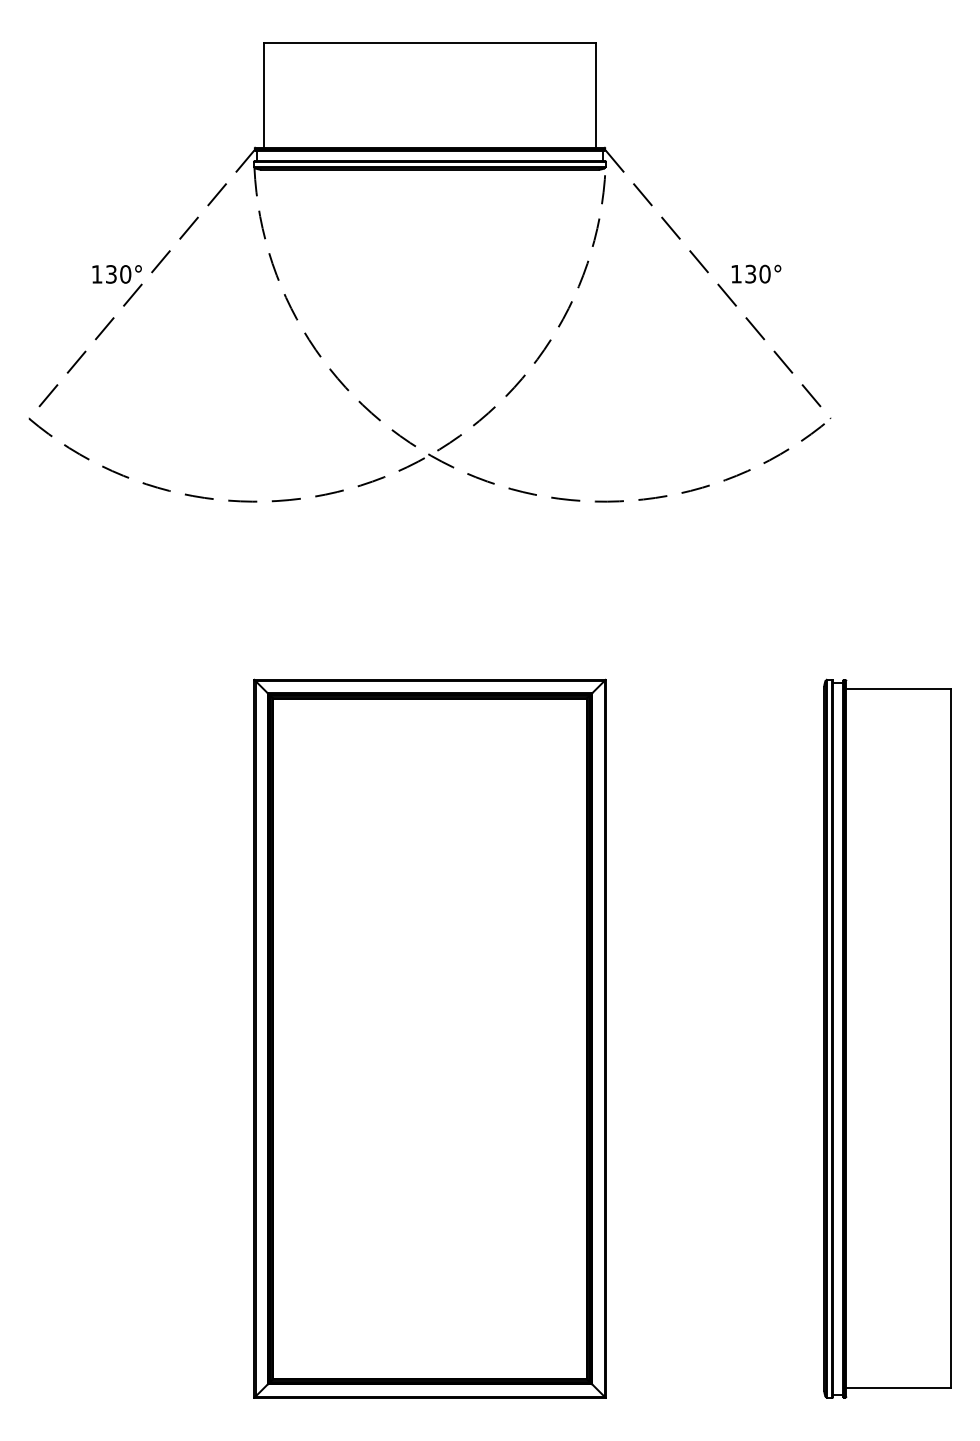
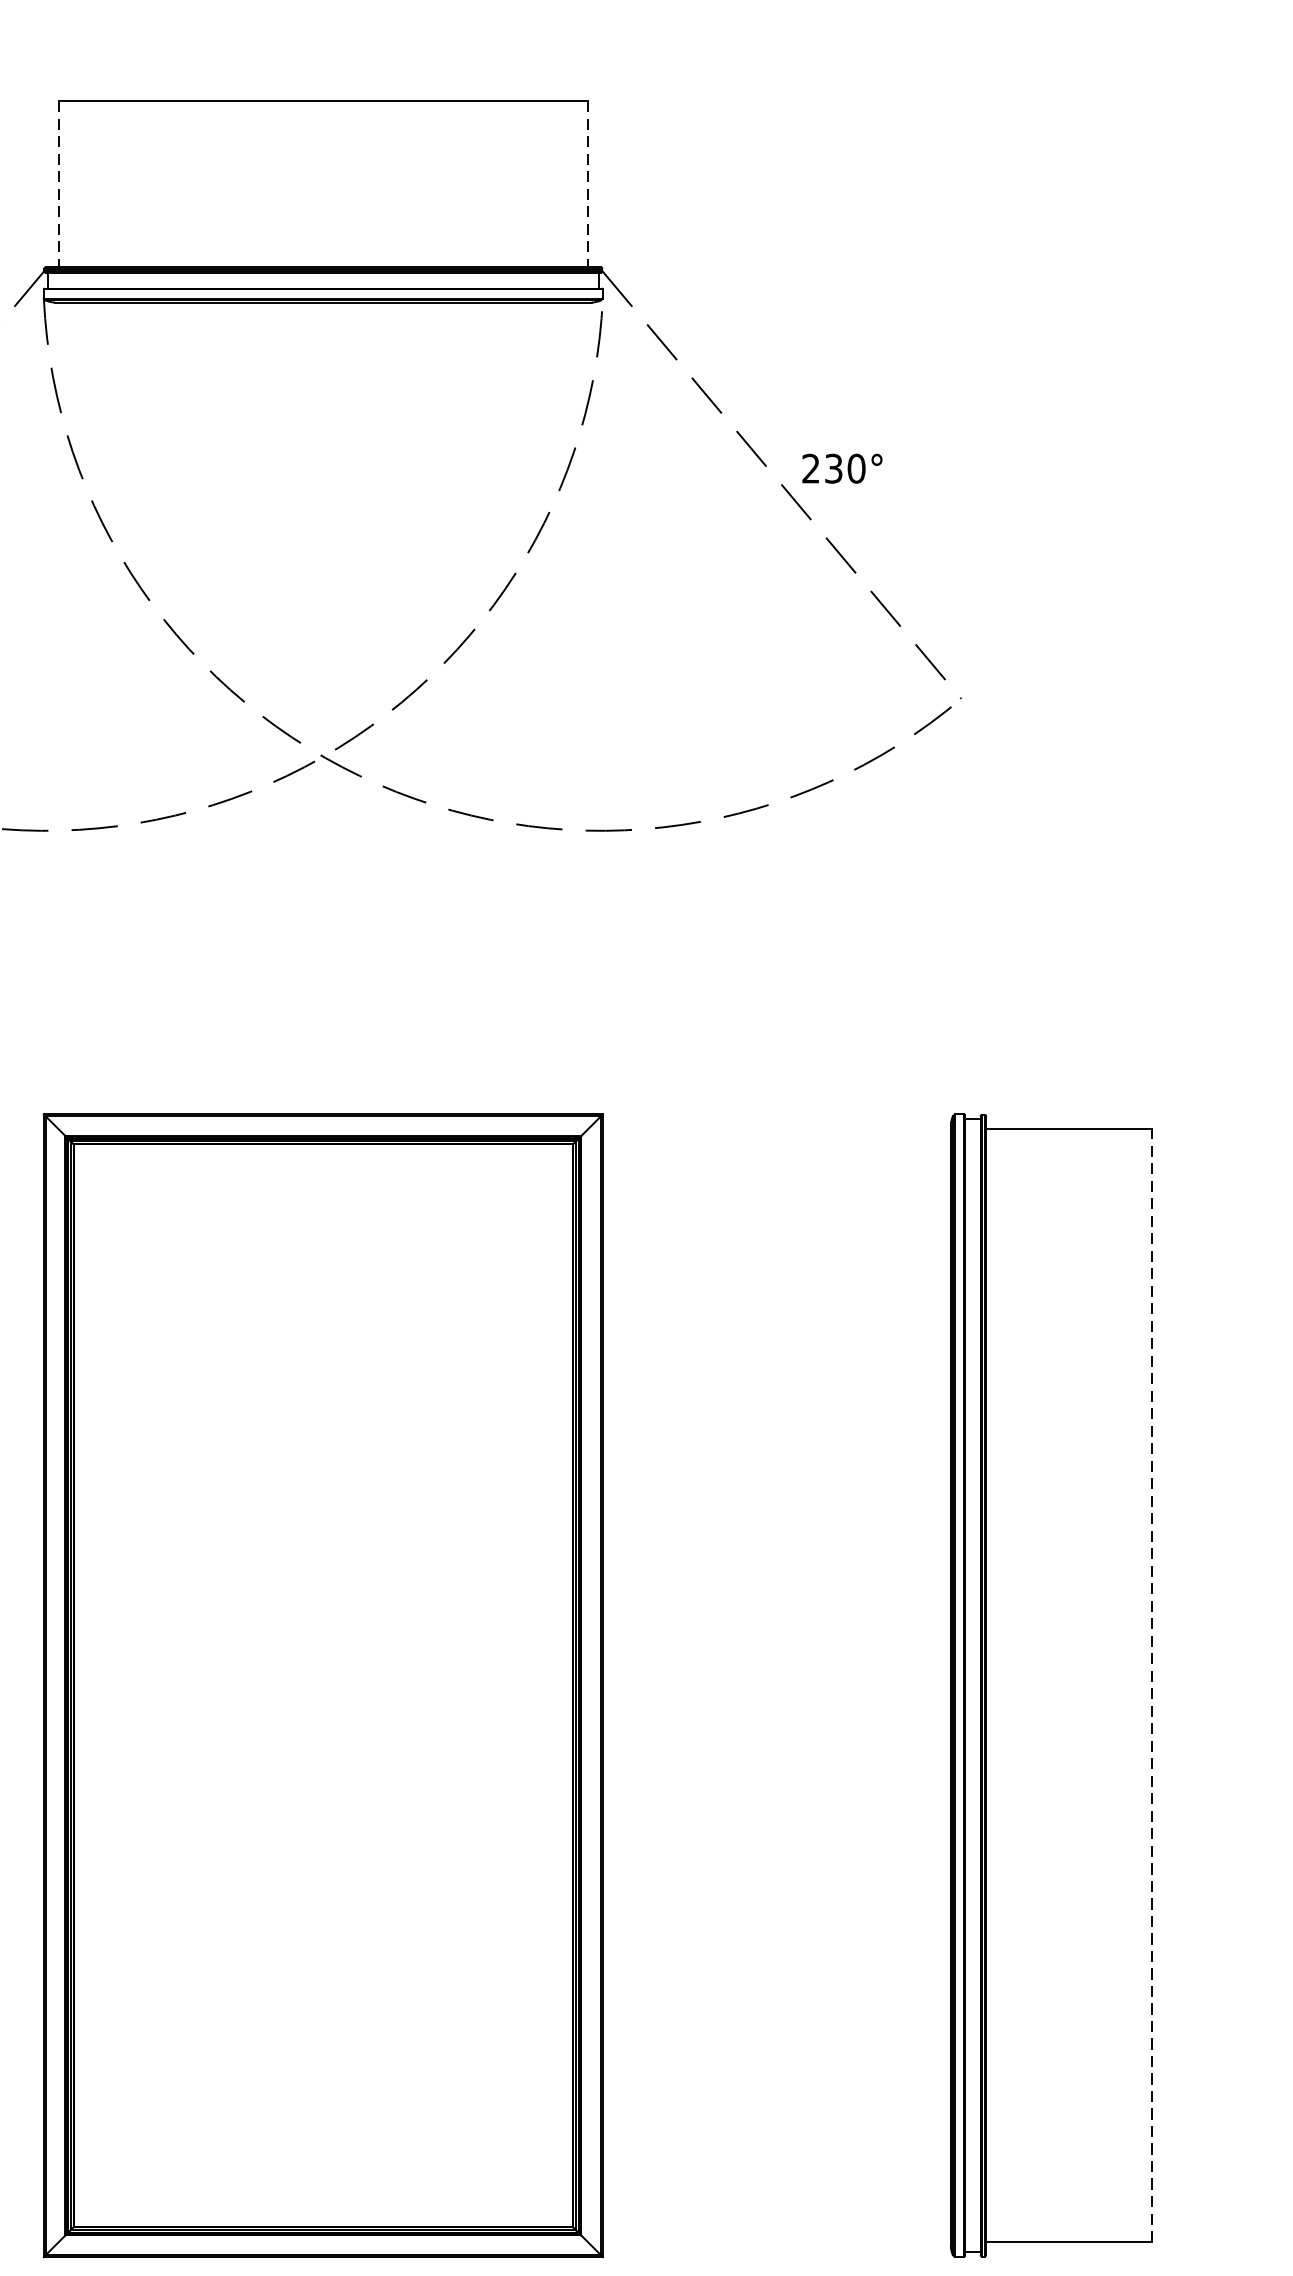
line: (263, 95) -> (58, 184), solid -> dashed
line: (596, 95) -> (588, 184), solid -> dashed
text: (736, 273) -> (811, 467), 130° -> 230°
line: (950, 1038) -> (1151, 1685), solid -> dashed

